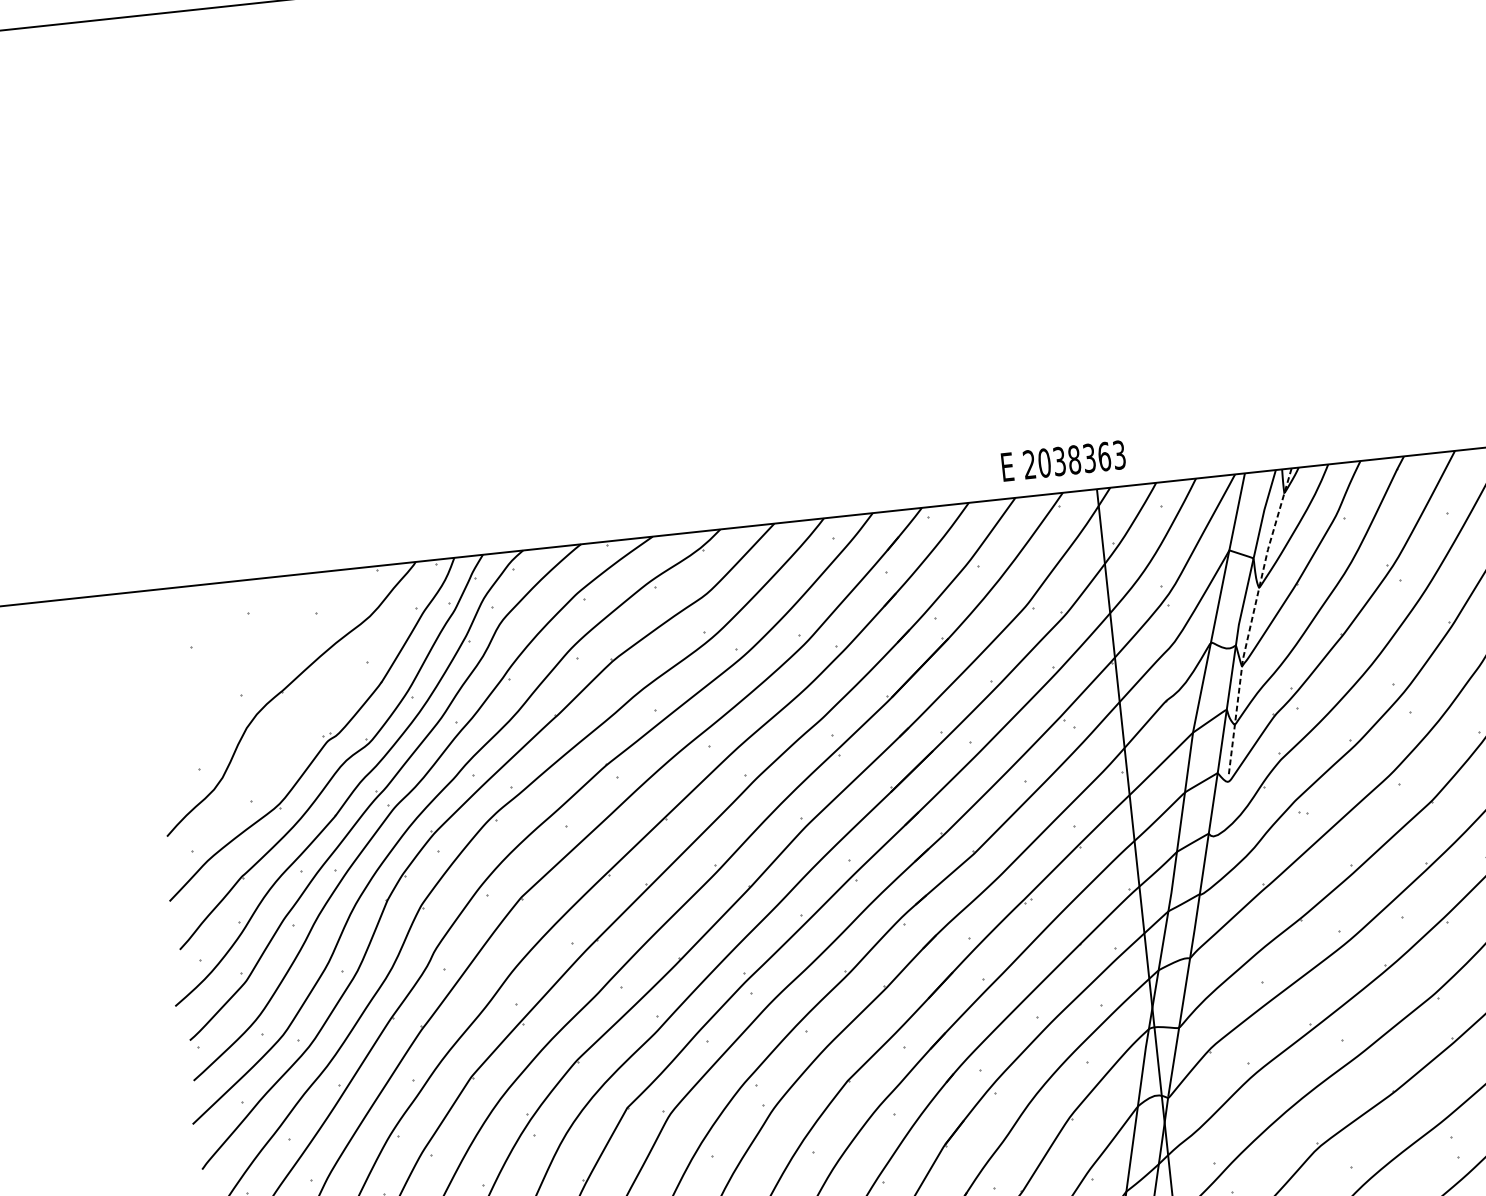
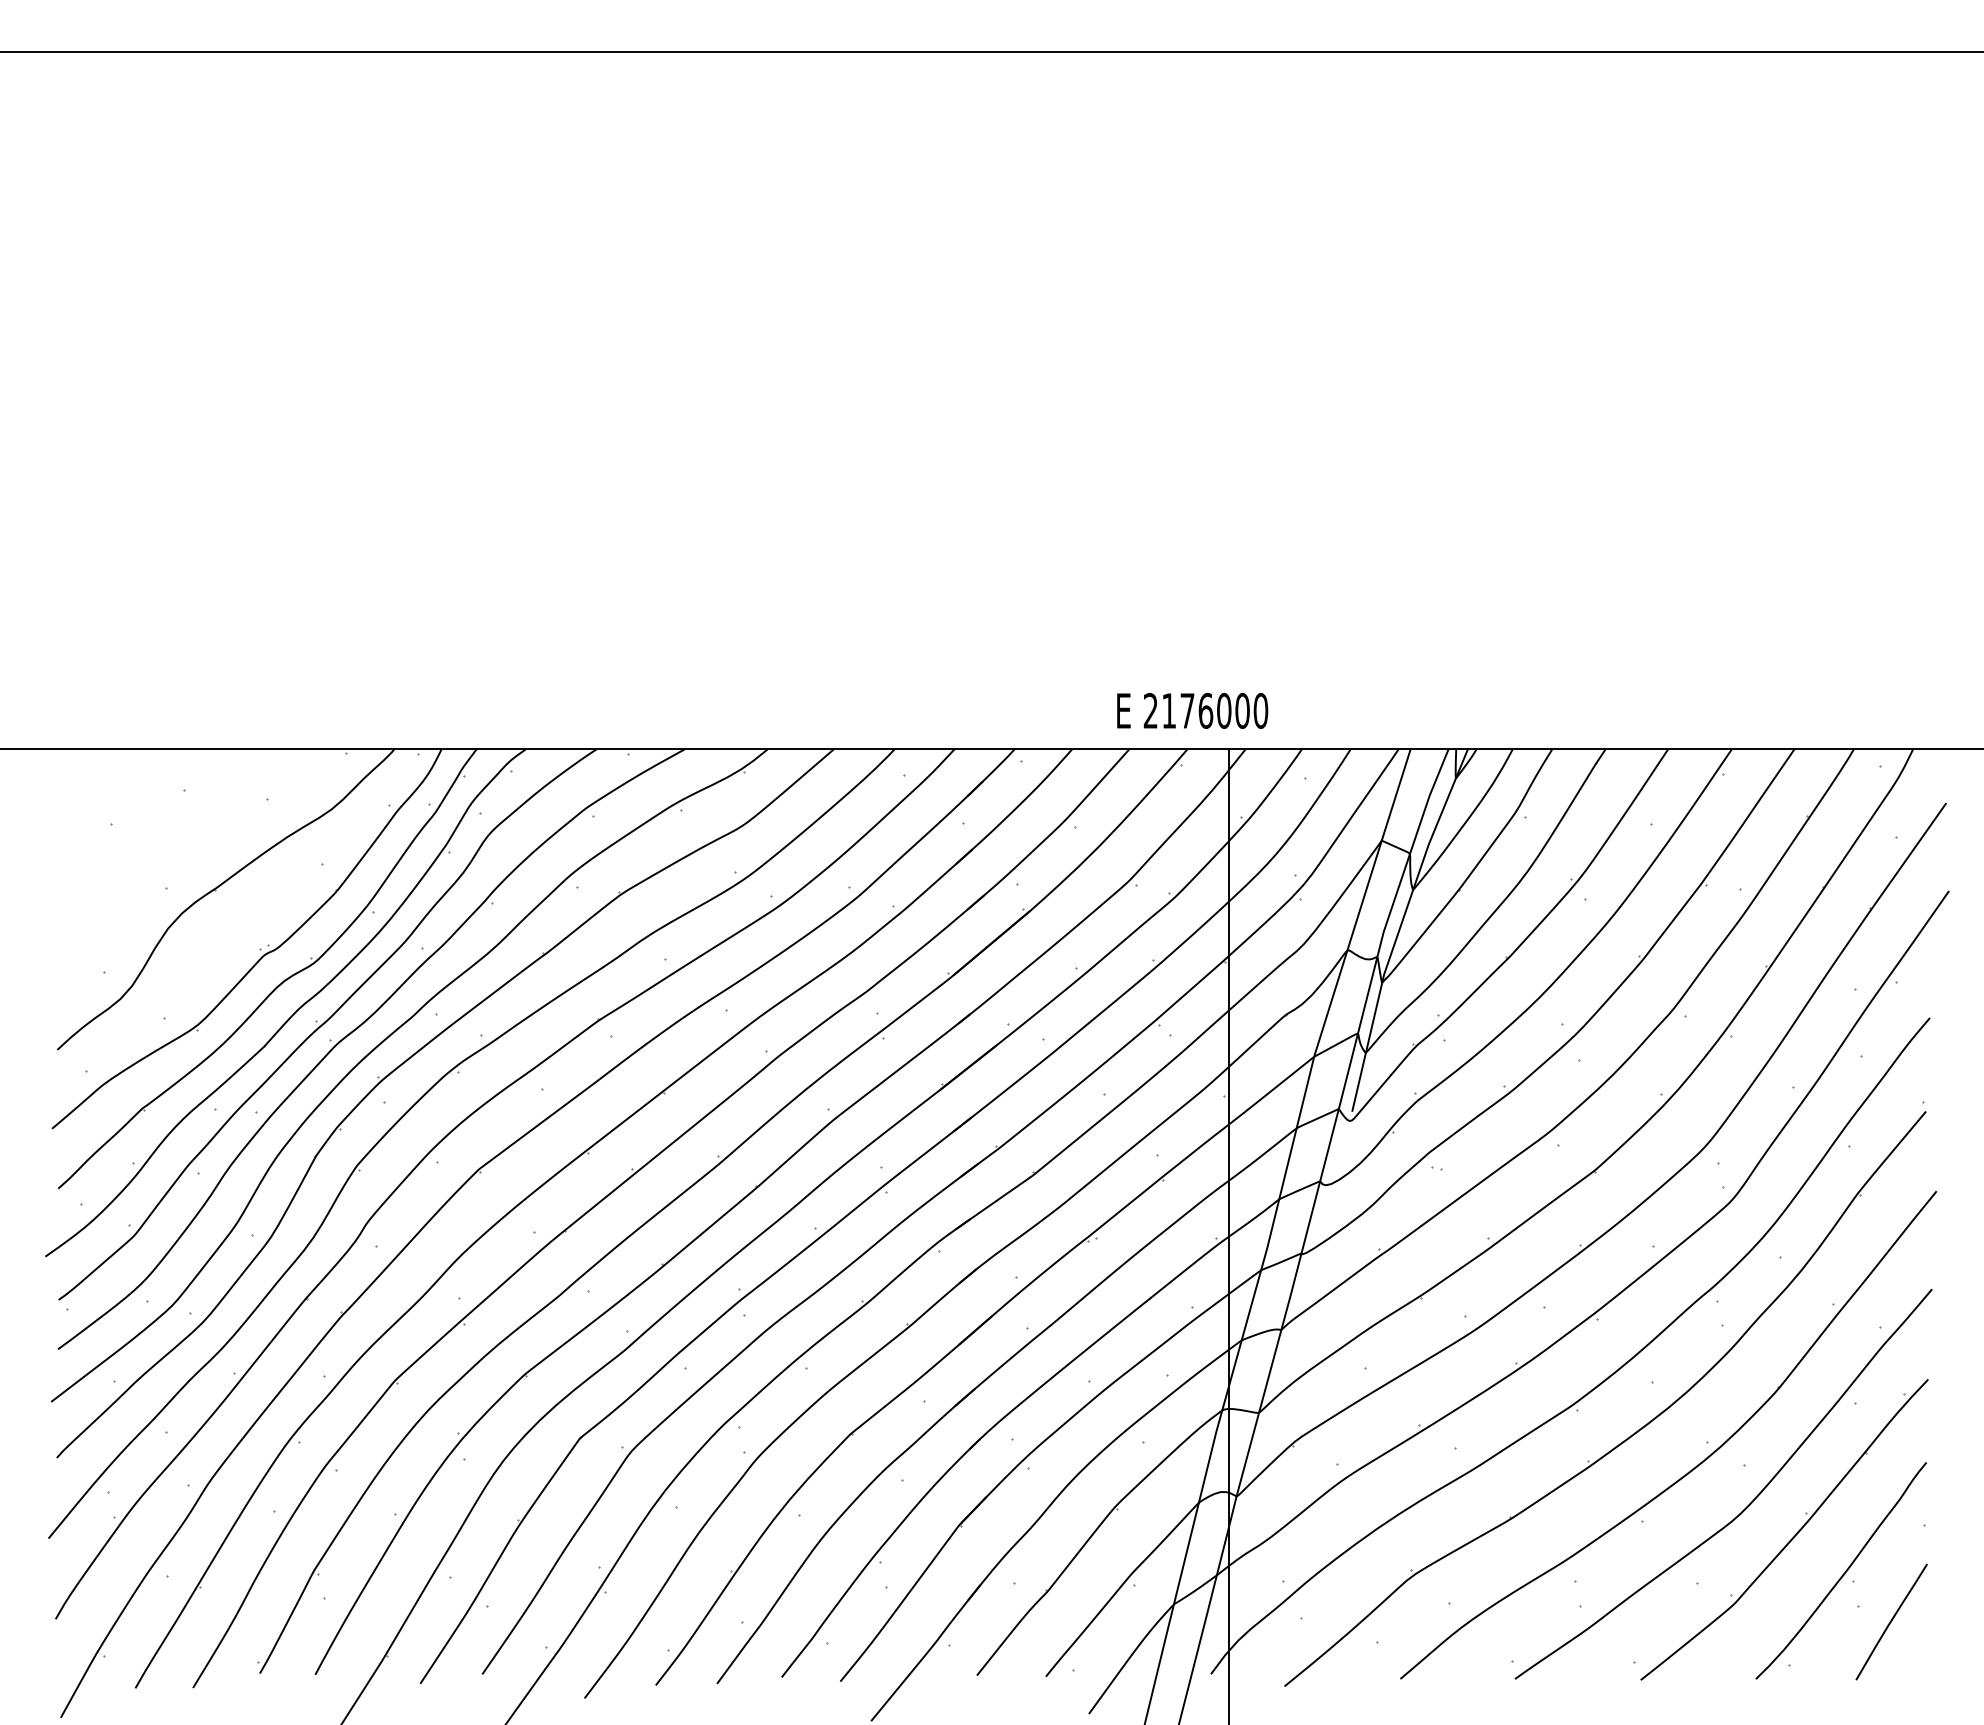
text: (1082, 458) -> (1215, 710), 2038363 -> 2176000
line: (1252, 618) -> (1400, 926), dashed -> solid

